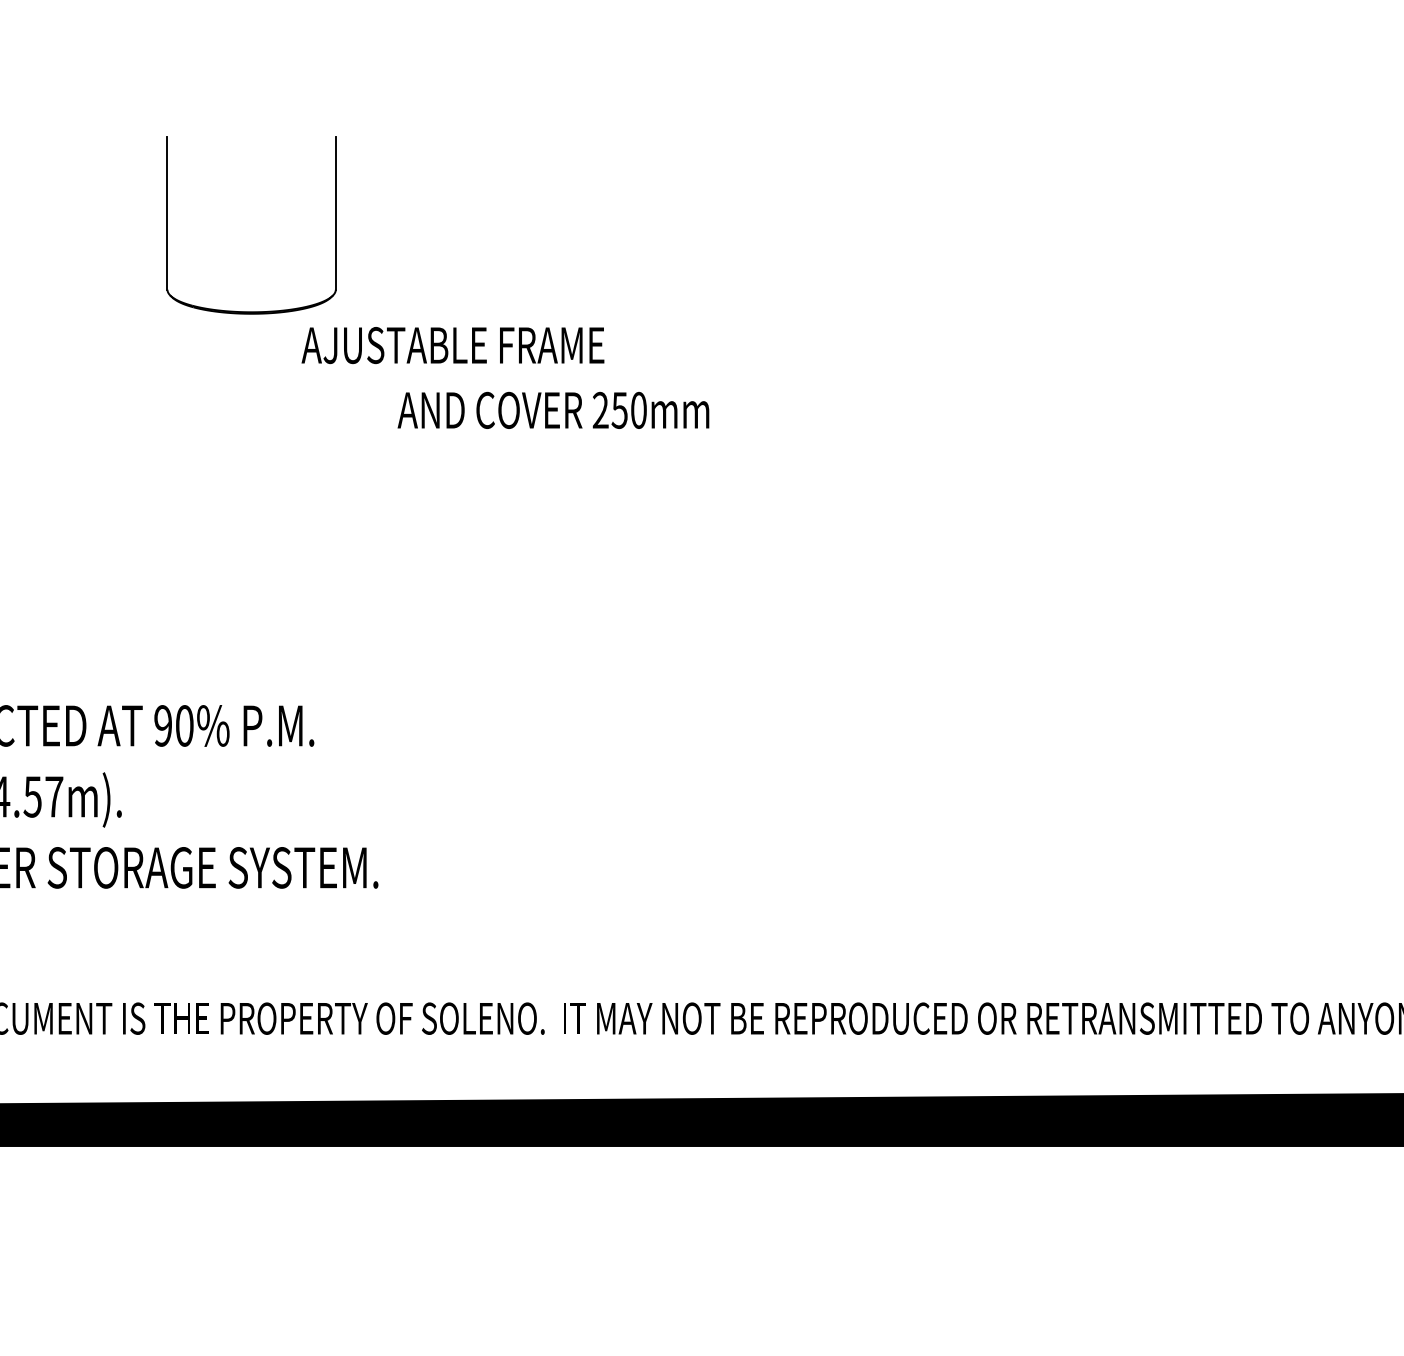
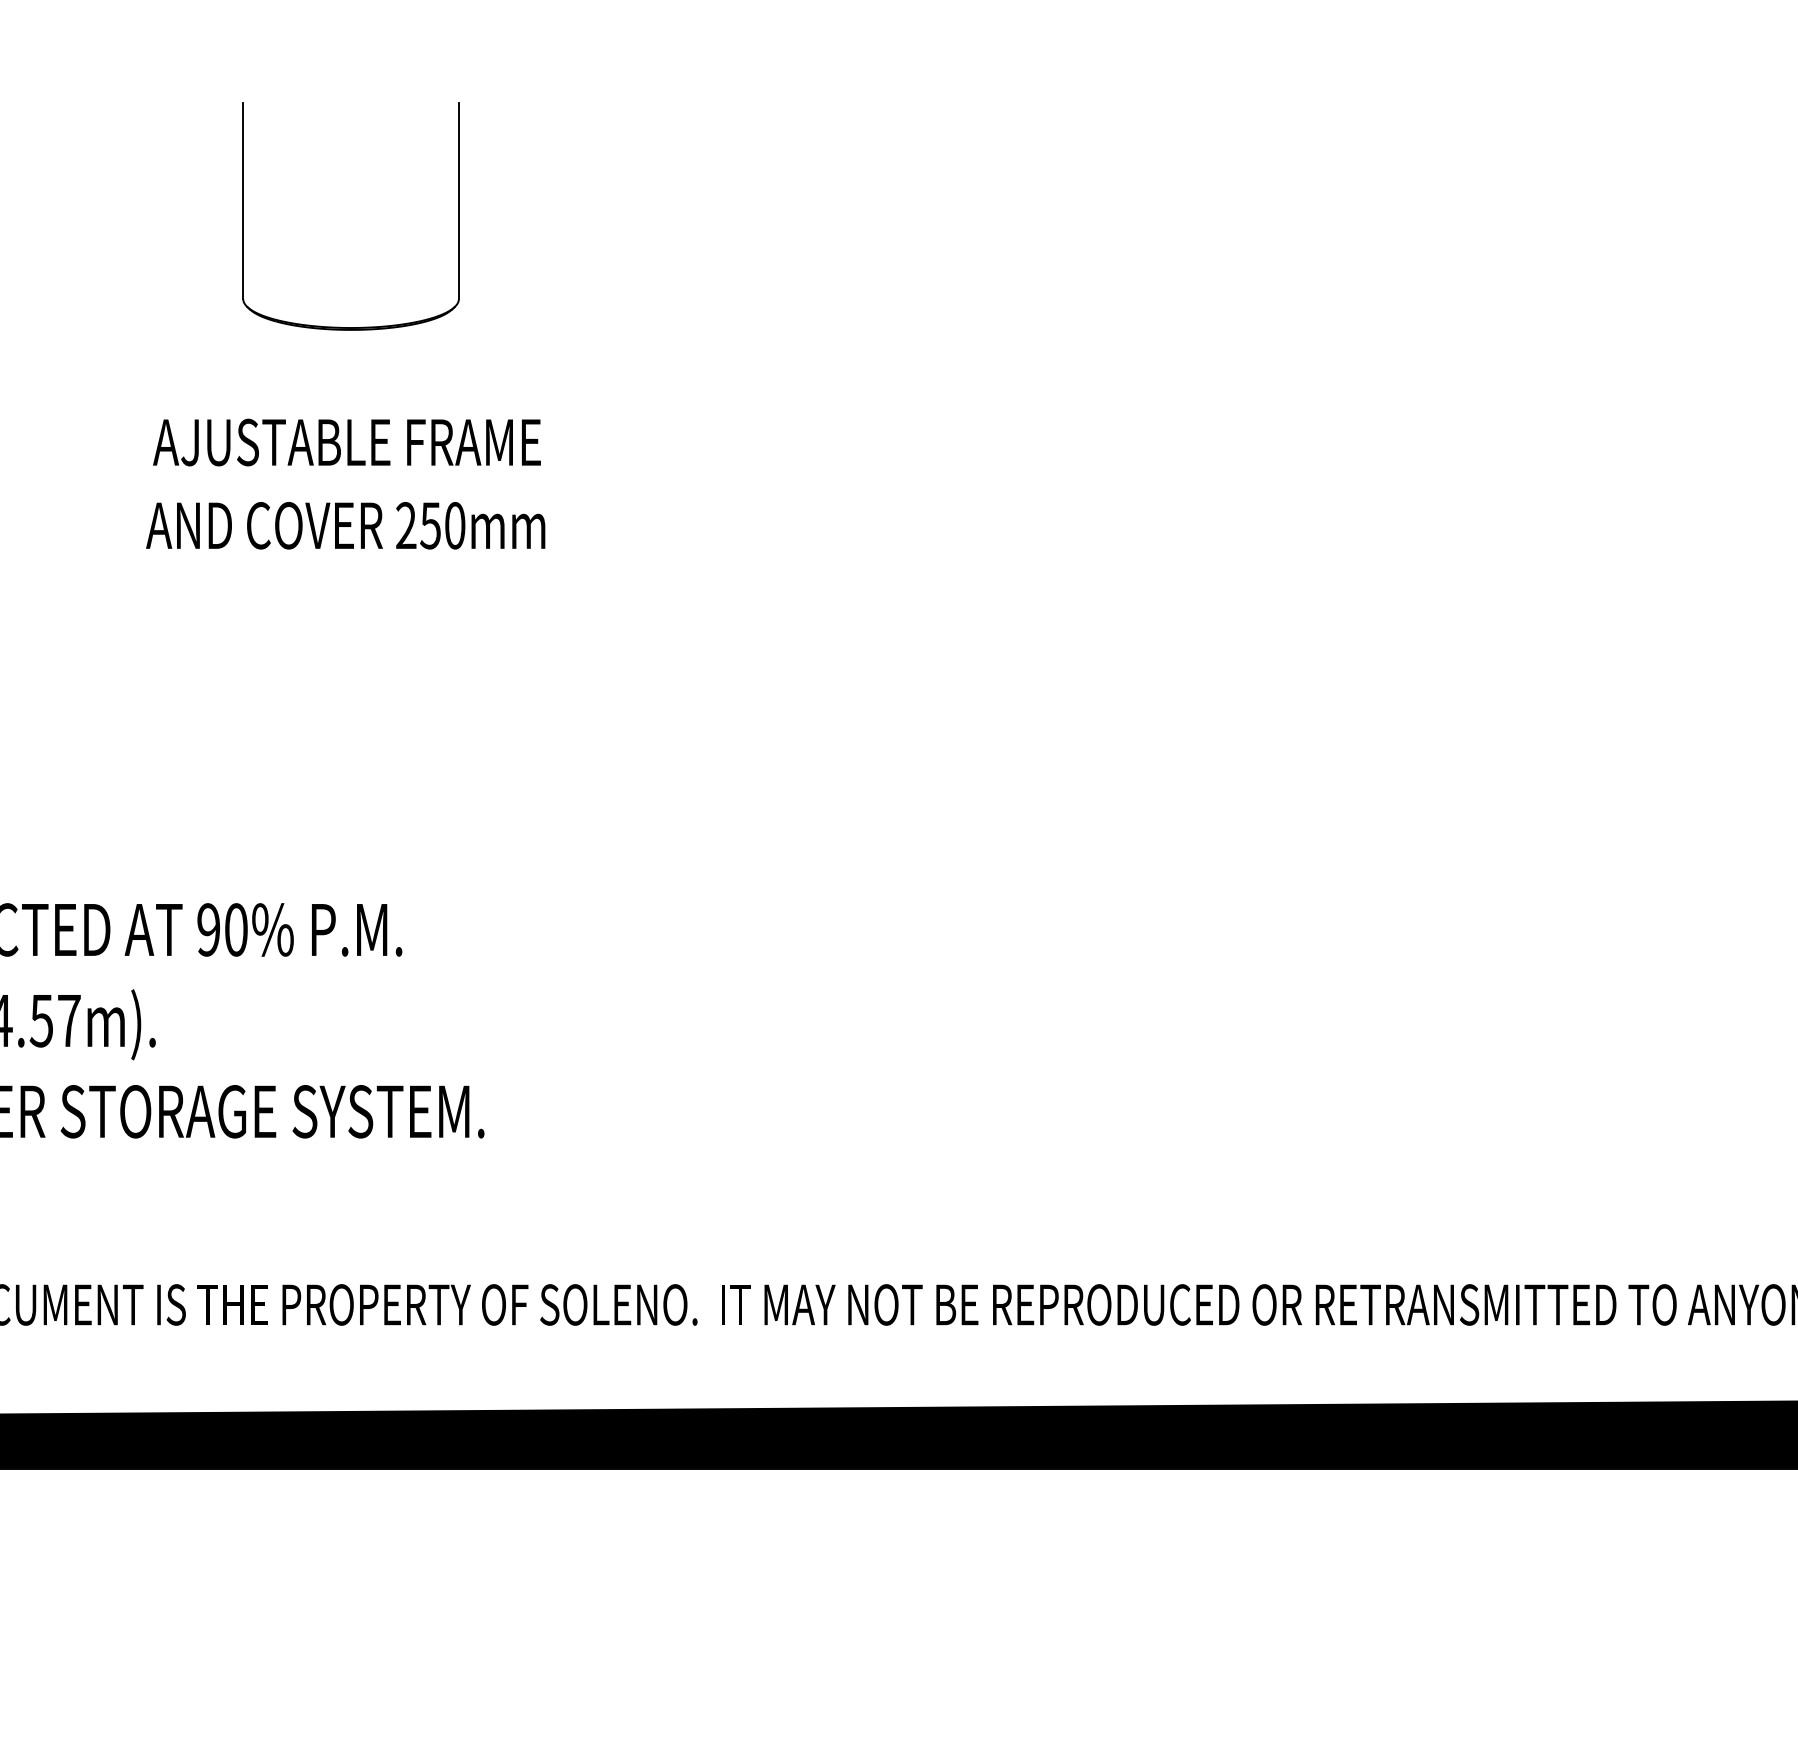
part: (167, 225) -> (243, 216), moved
text: (452, 345) -> (346, 442), moved
text: (553, 410) -> (345, 525), moved

